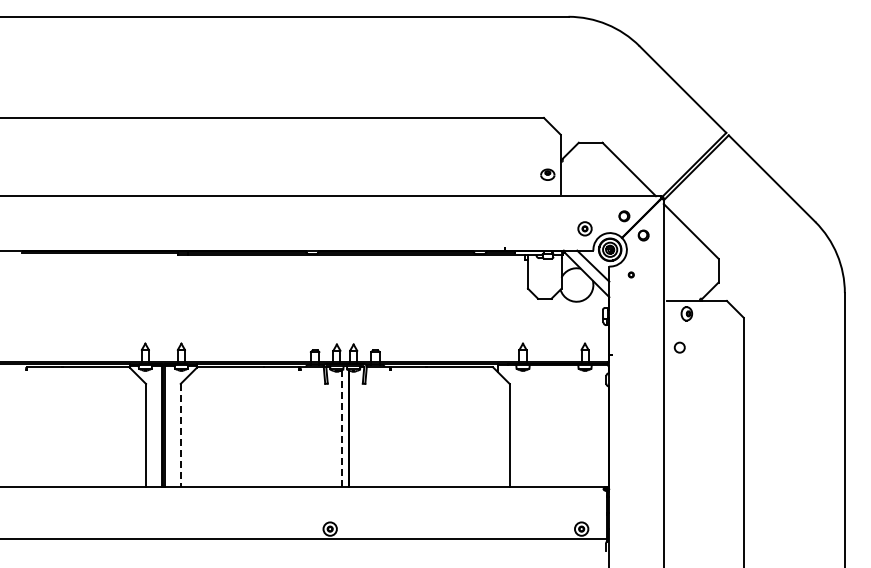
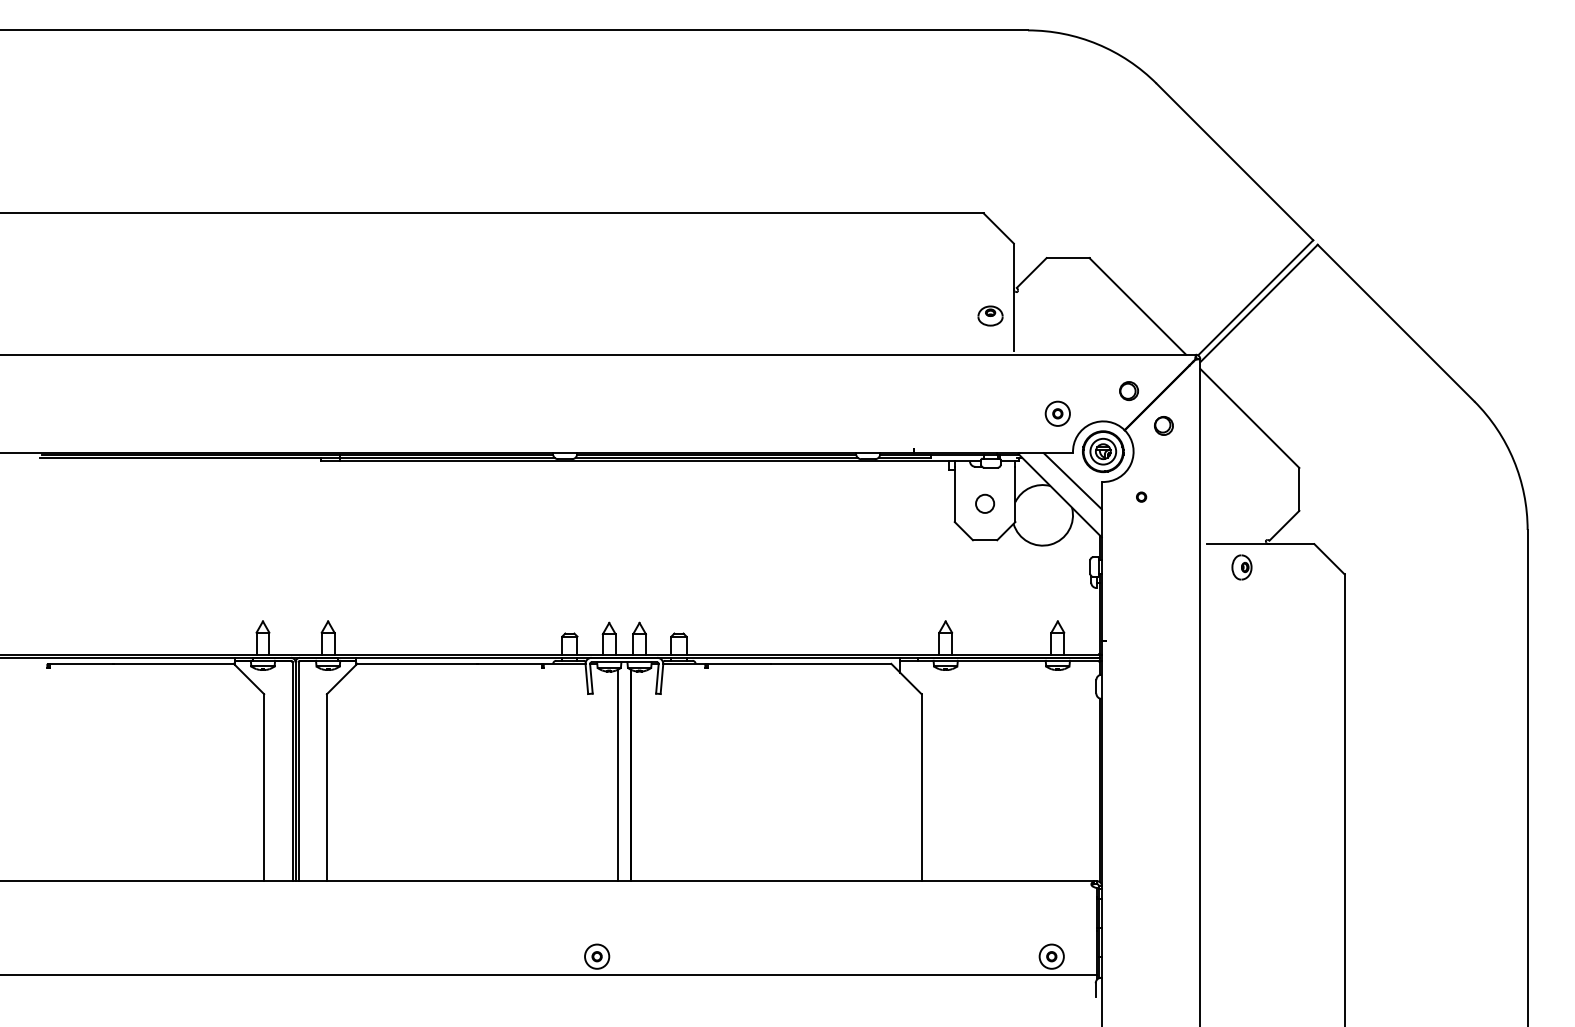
circle: (679, 347) -> (984, 503), moved
line: (341, 428) -> (617, 774), dashed -> solid
line: (180, 435) -> (326, 787), dashed -> solid

